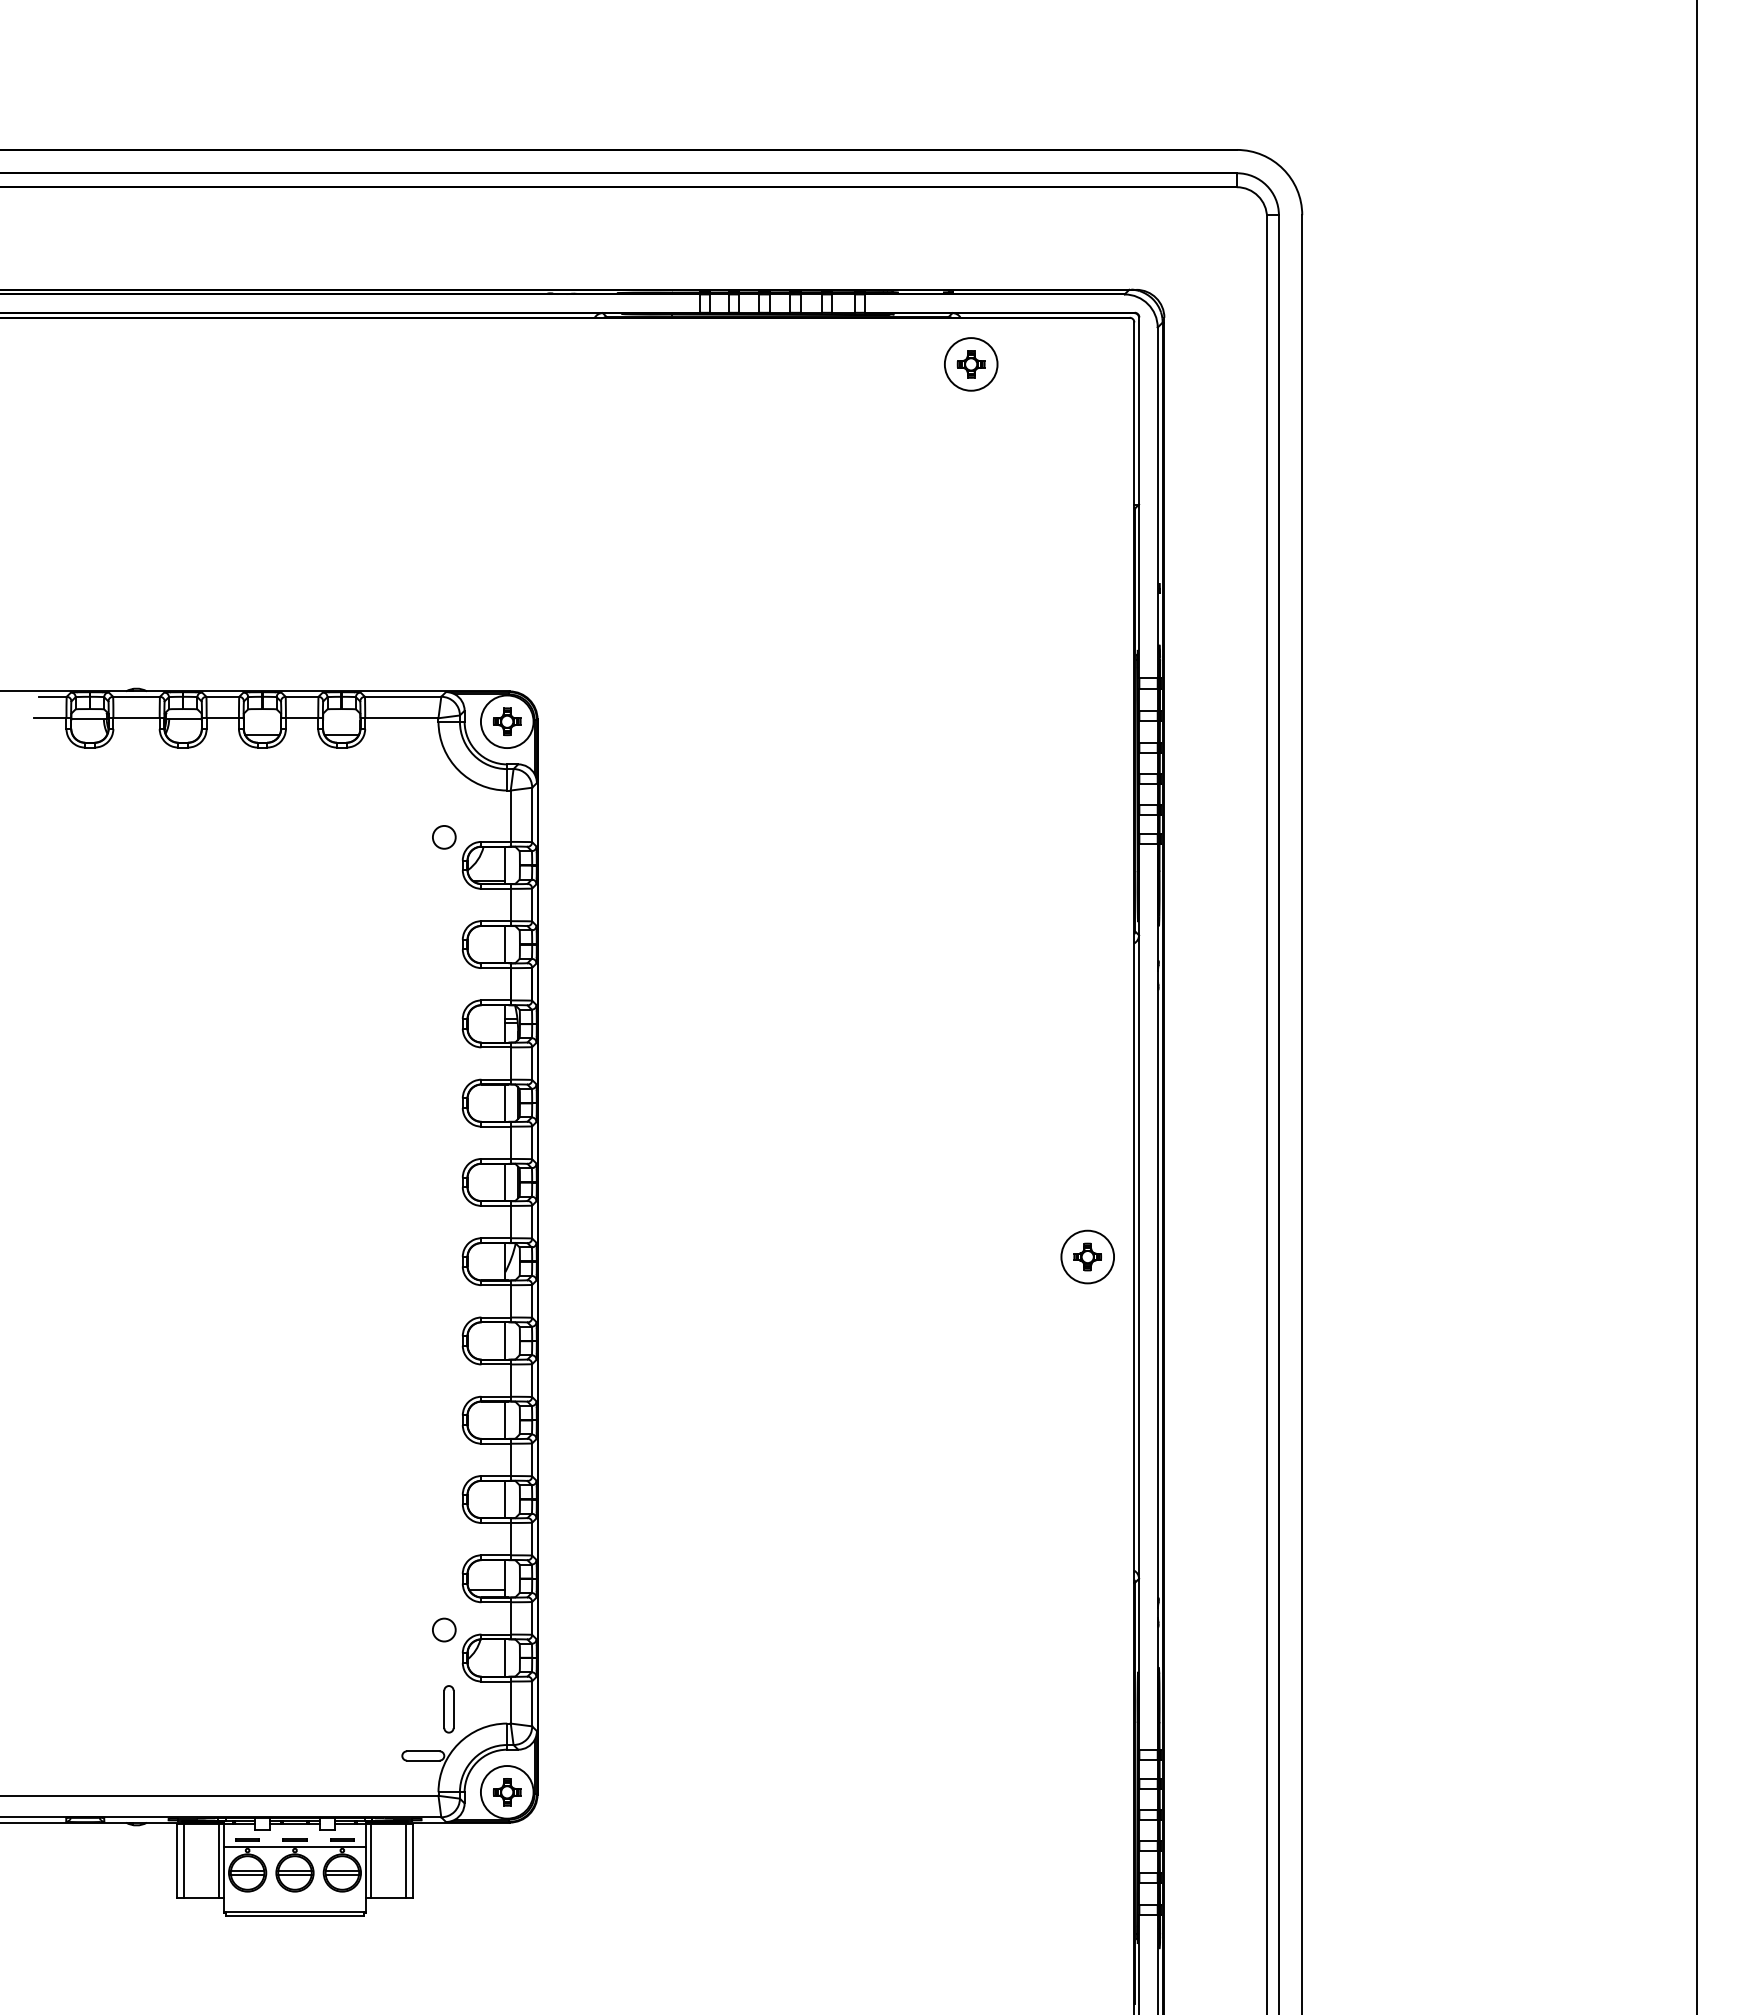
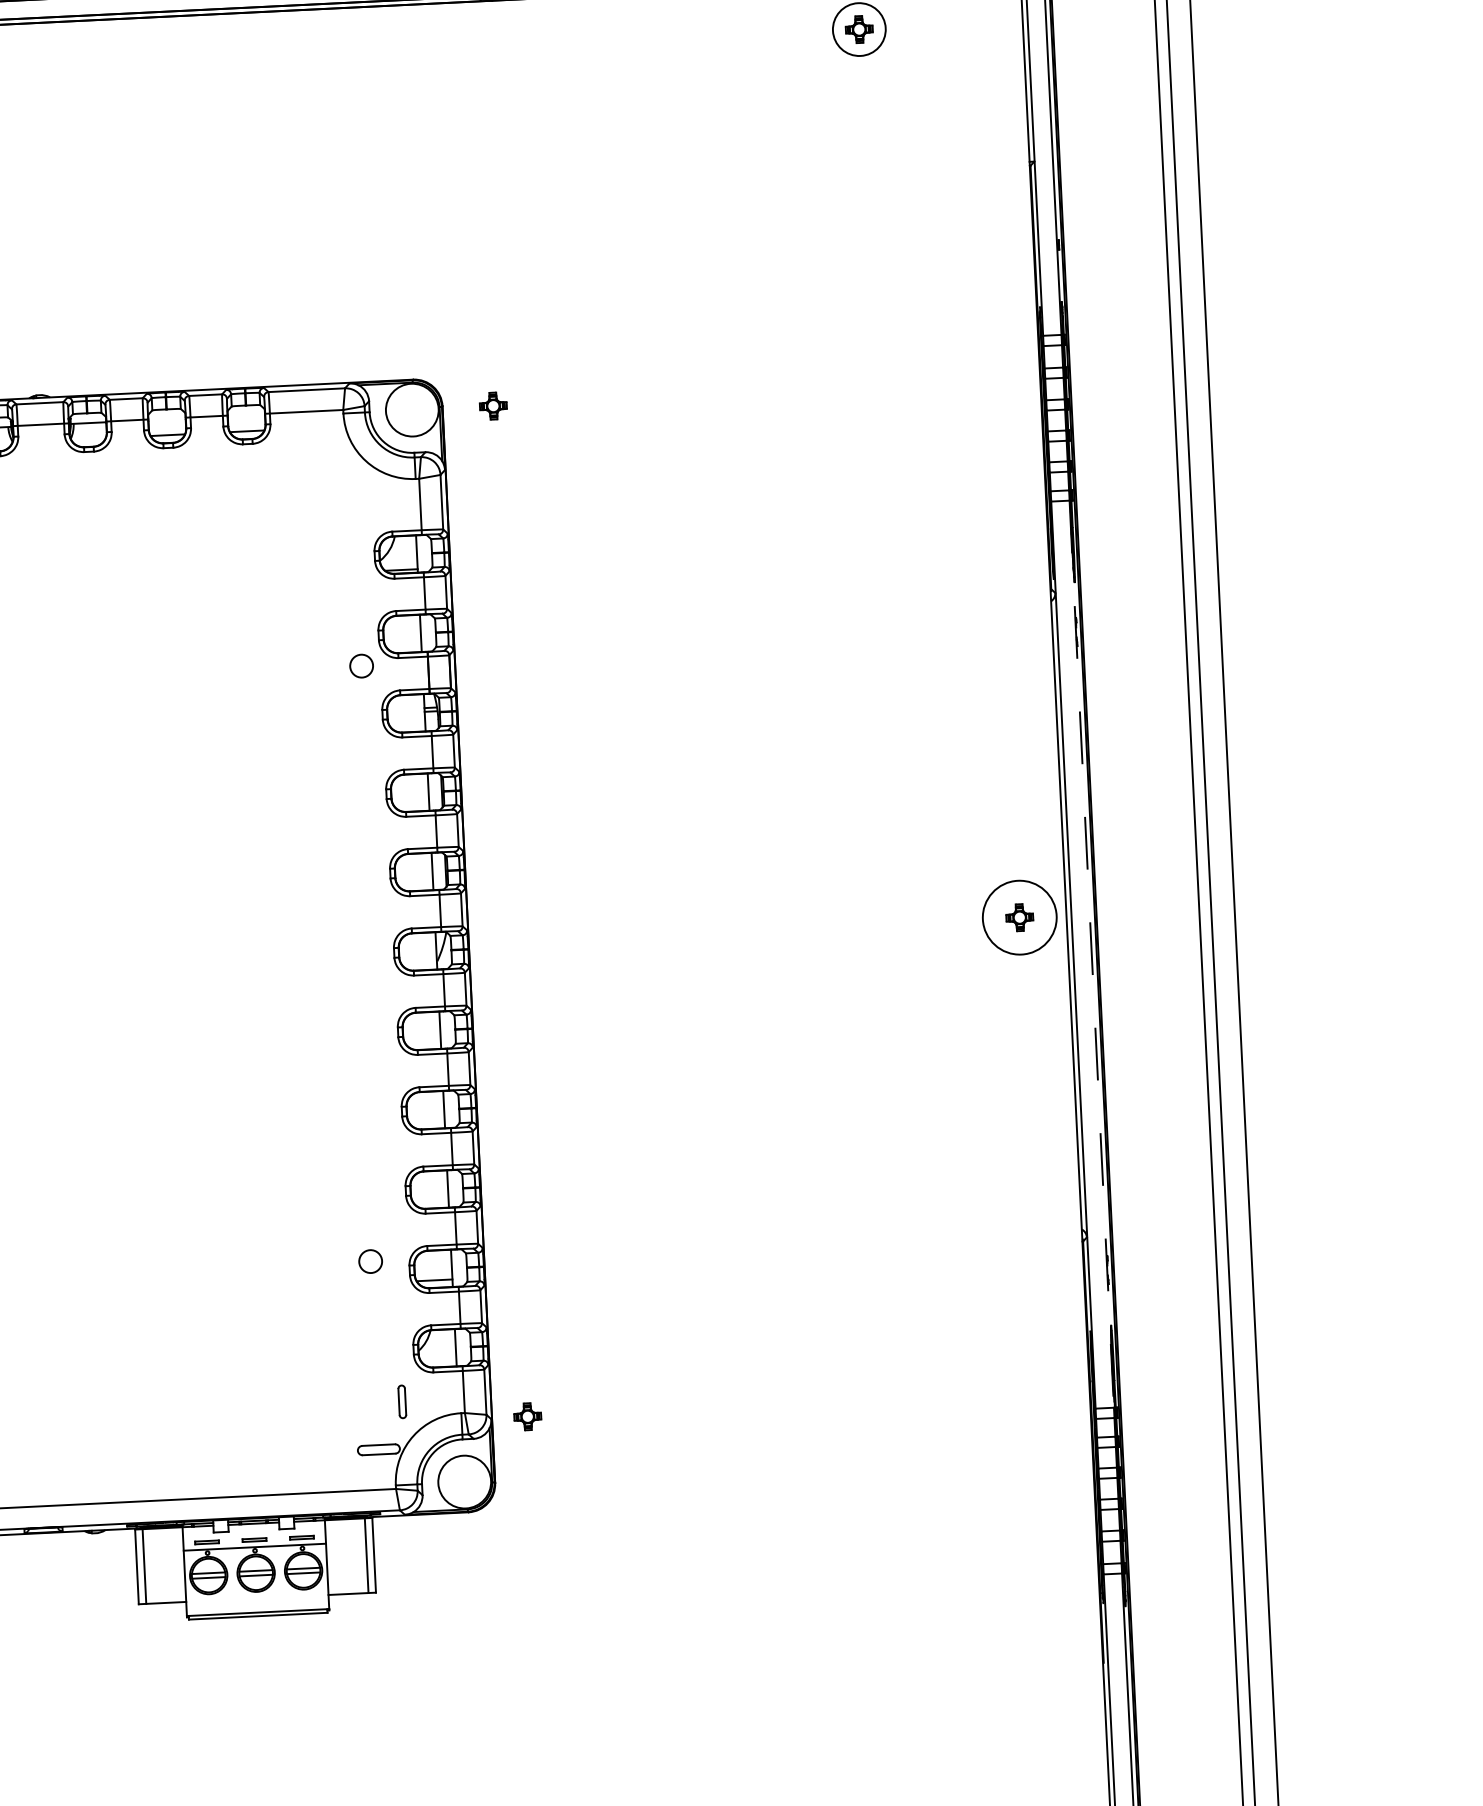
part: (507, 721) -> (493, 405), moved
circle: (444, 837) -> (361, 666), moved
circle: (1087, 1256) -> (1019, 917), size x1.4
line: (1157, 1296) -> (1091, 953), solid -> dashed
circle: (444, 1629) -> (370, 1261), moved
part: (448, 1709) -> (401, 1402), size x0.7
part: (506, 1792) -> (527, 1416), moved
line: (219, 1860) -> (179, 1564), removed
line: (370, 1860) -> (331, 1557), removed

